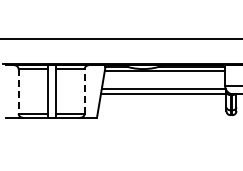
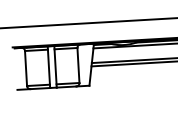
line: (18, 91) -> (25, 68), dashed -> solid
line: (84, 91) -> (78, 65), dashed -> solid

